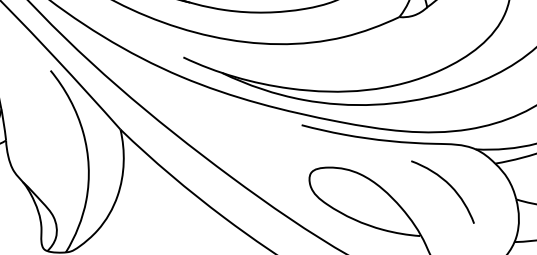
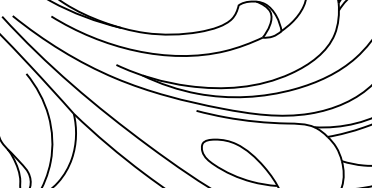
curve: (447, 185) -> (295, 151), removed

